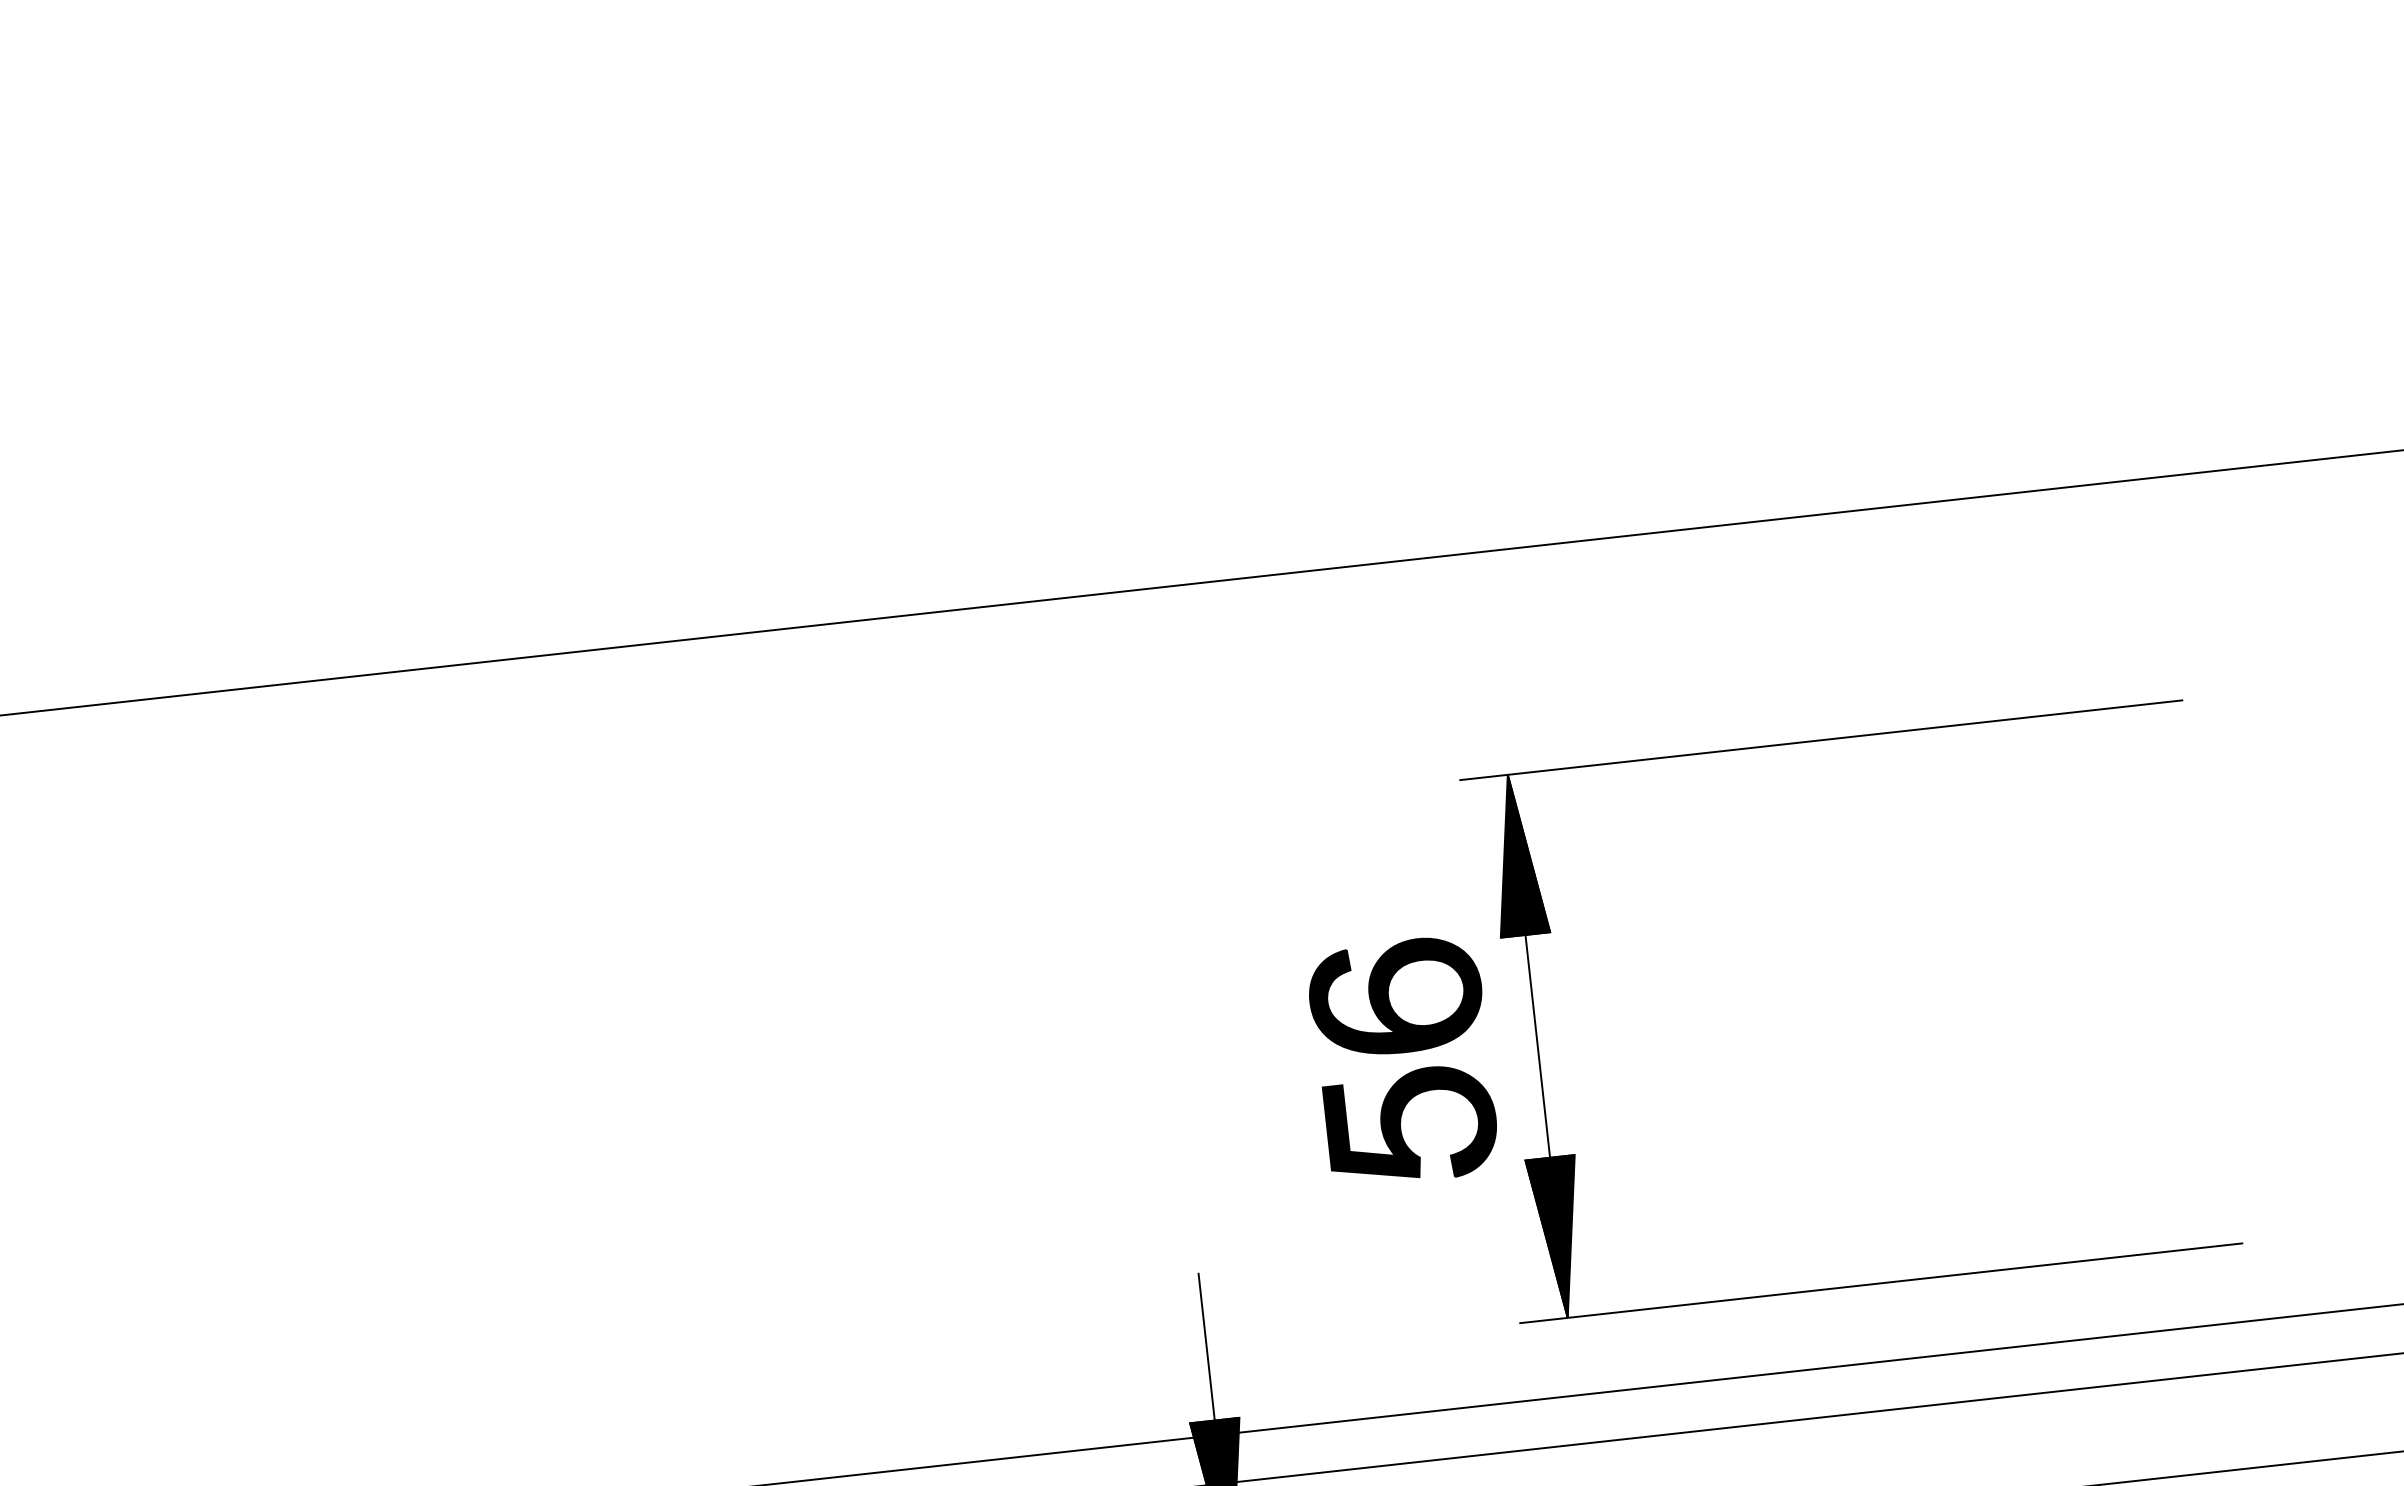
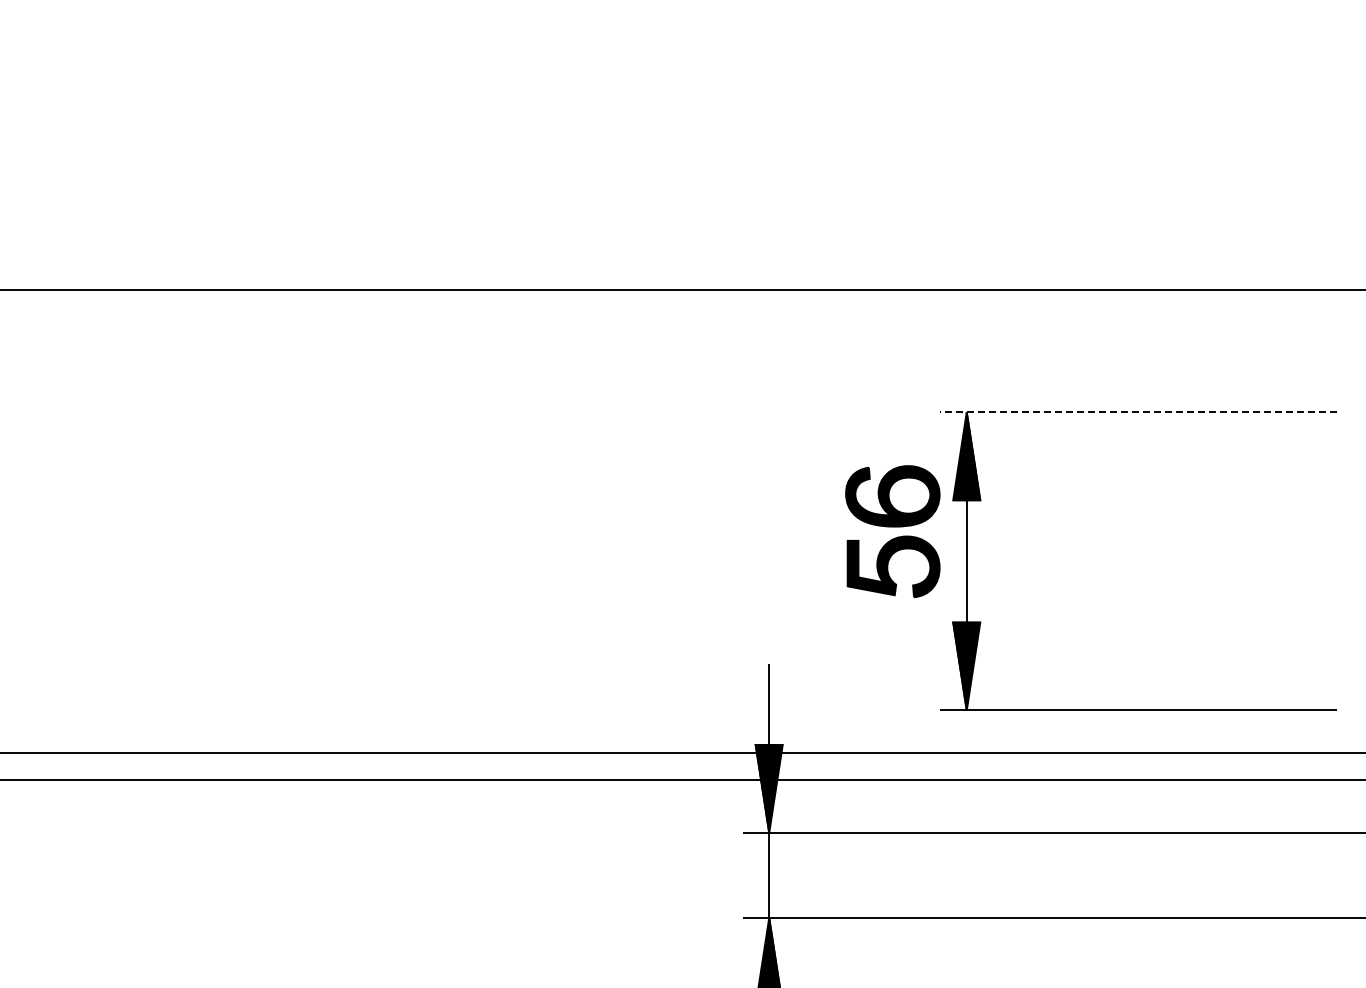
line: (1820, 740) -> (1138, 412), solid -> dashed
part: (1402, 1061) -> (892, 531), moved

